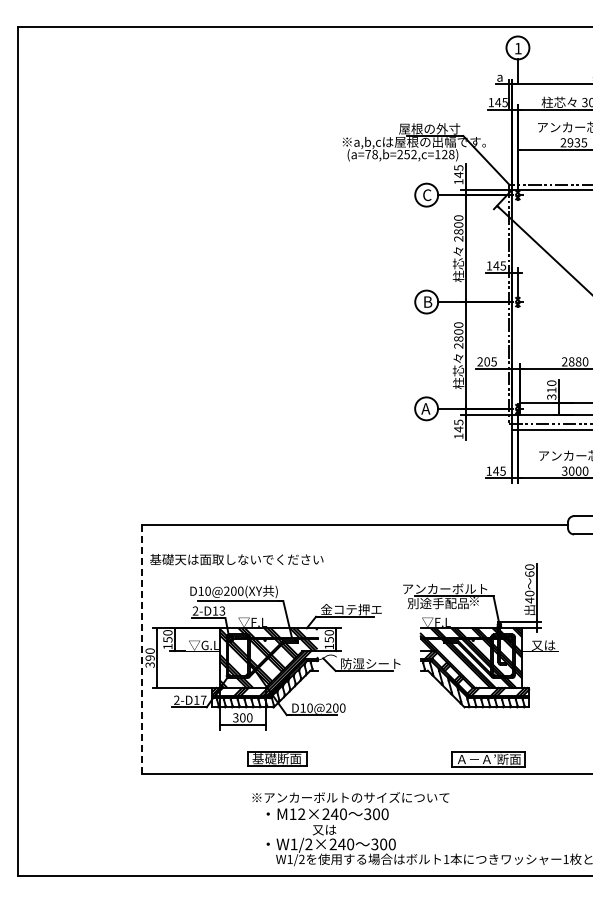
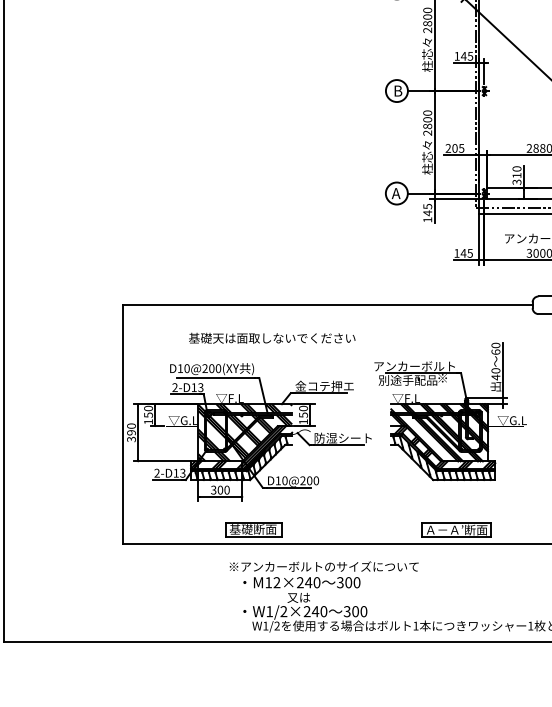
text: (236, 559) -> (271, 338), moved
text: (546, 645) -> (511, 420), 又は -> ▽G.L
line: (141, 649) -> (123, 424), dashed -> solid
text: (203, 699) -> (182, 472), 2-D17 -> 2-D13

